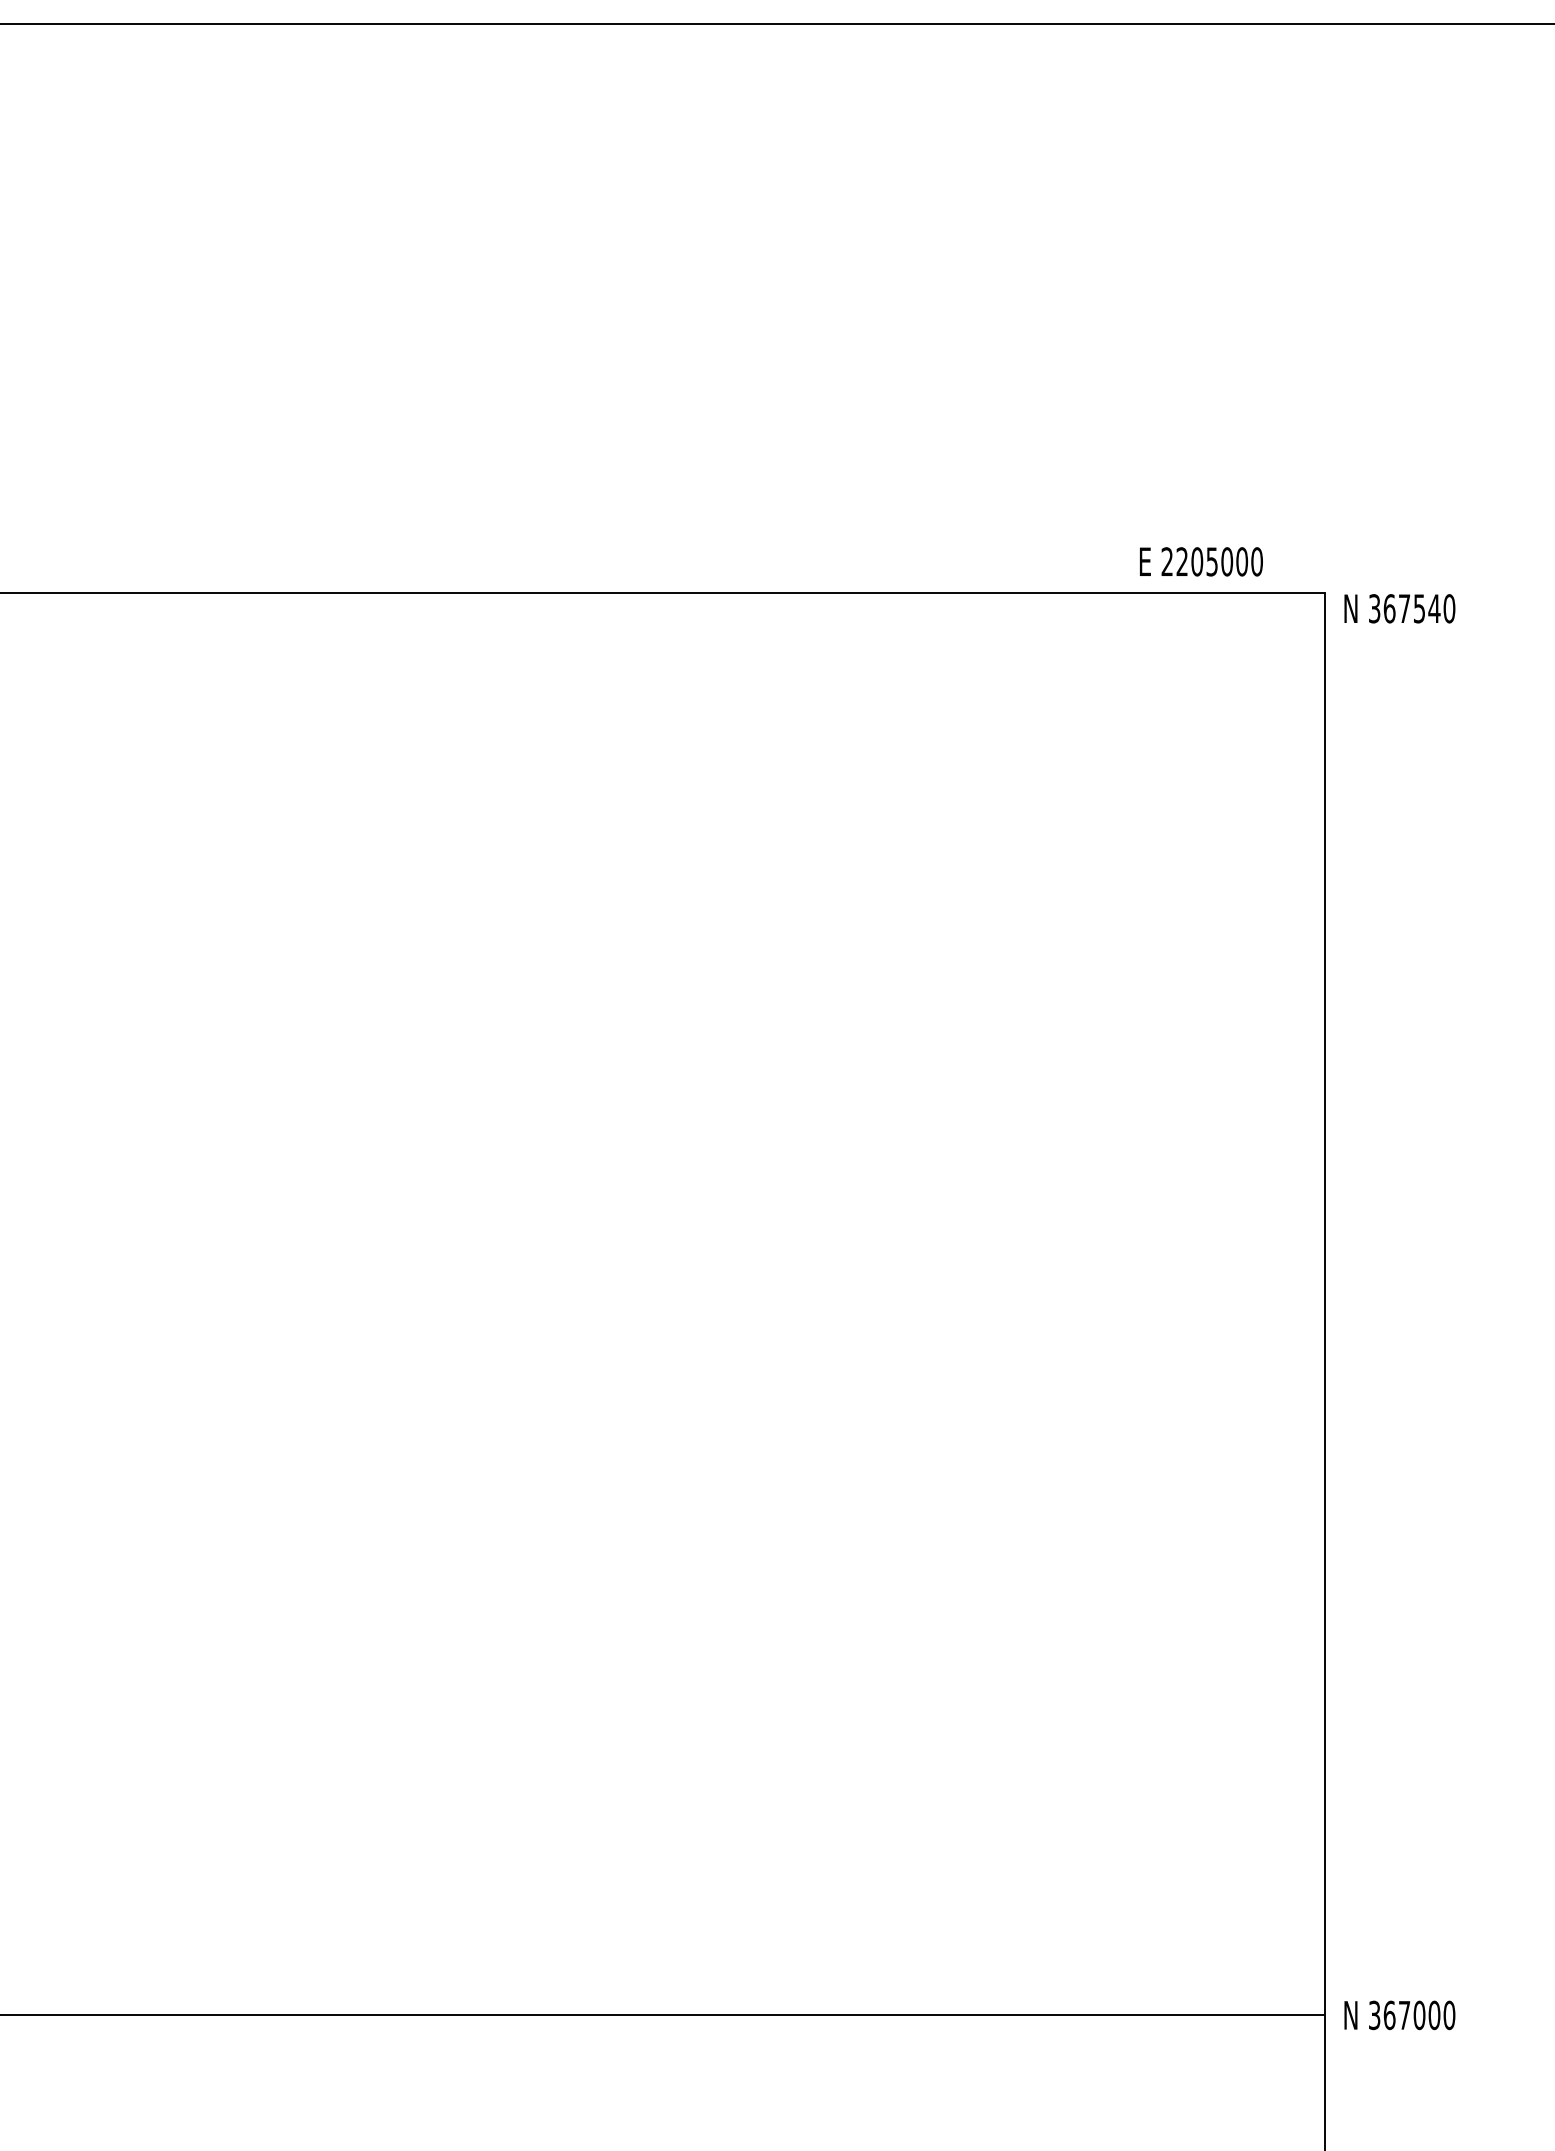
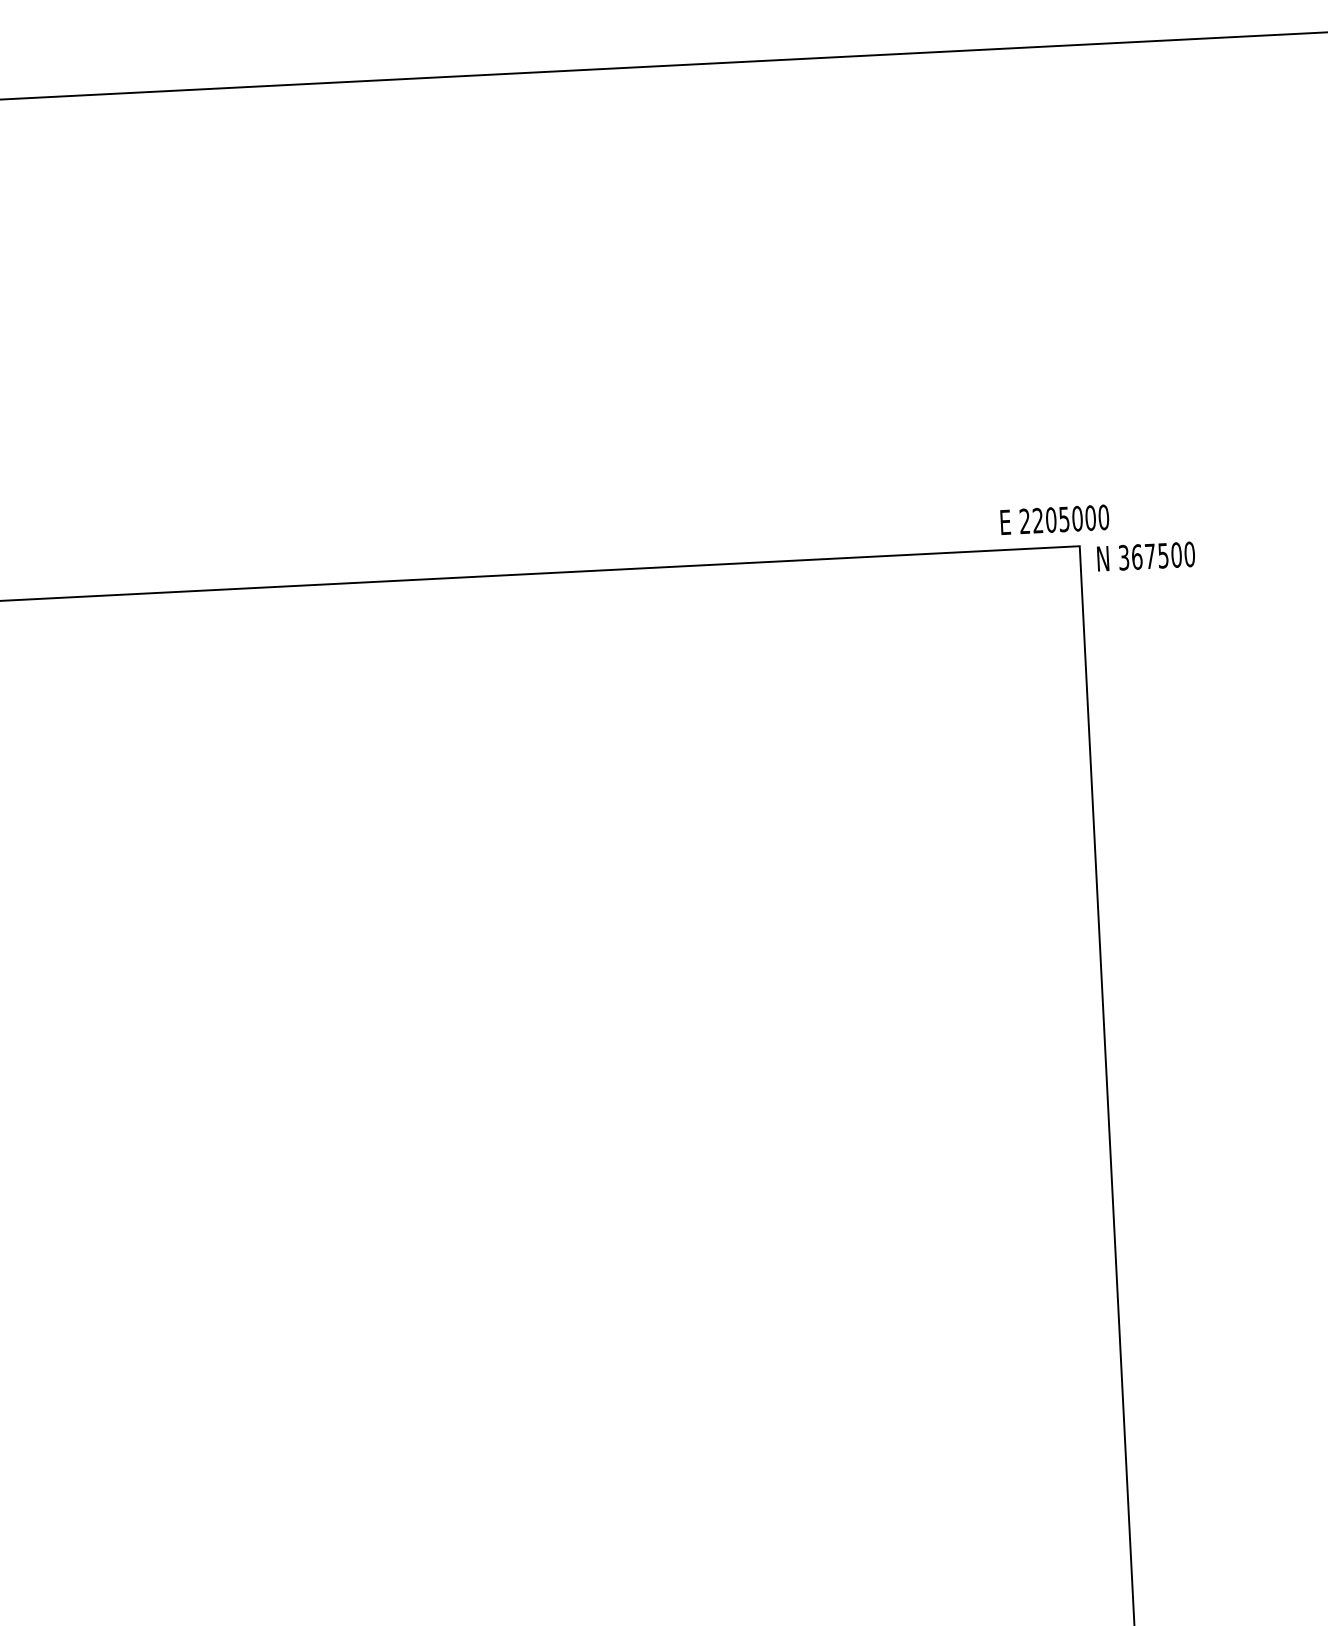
text: (1201, 561) -> (1054, 519), moved
text: (1434, 608) -> (1176, 554), 367540 -> 367500

